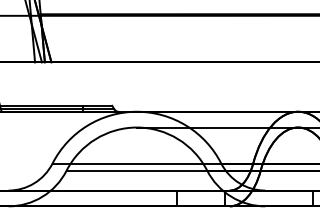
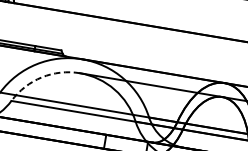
arc: (95, 139) -> (41, 77), solid -> dashed

